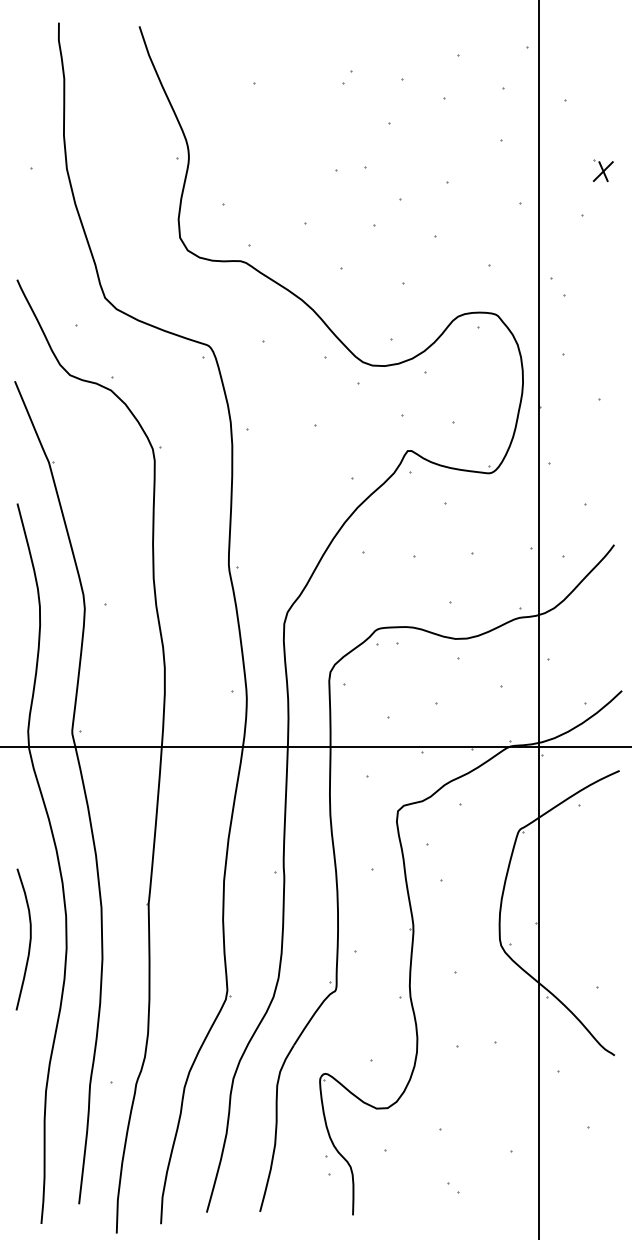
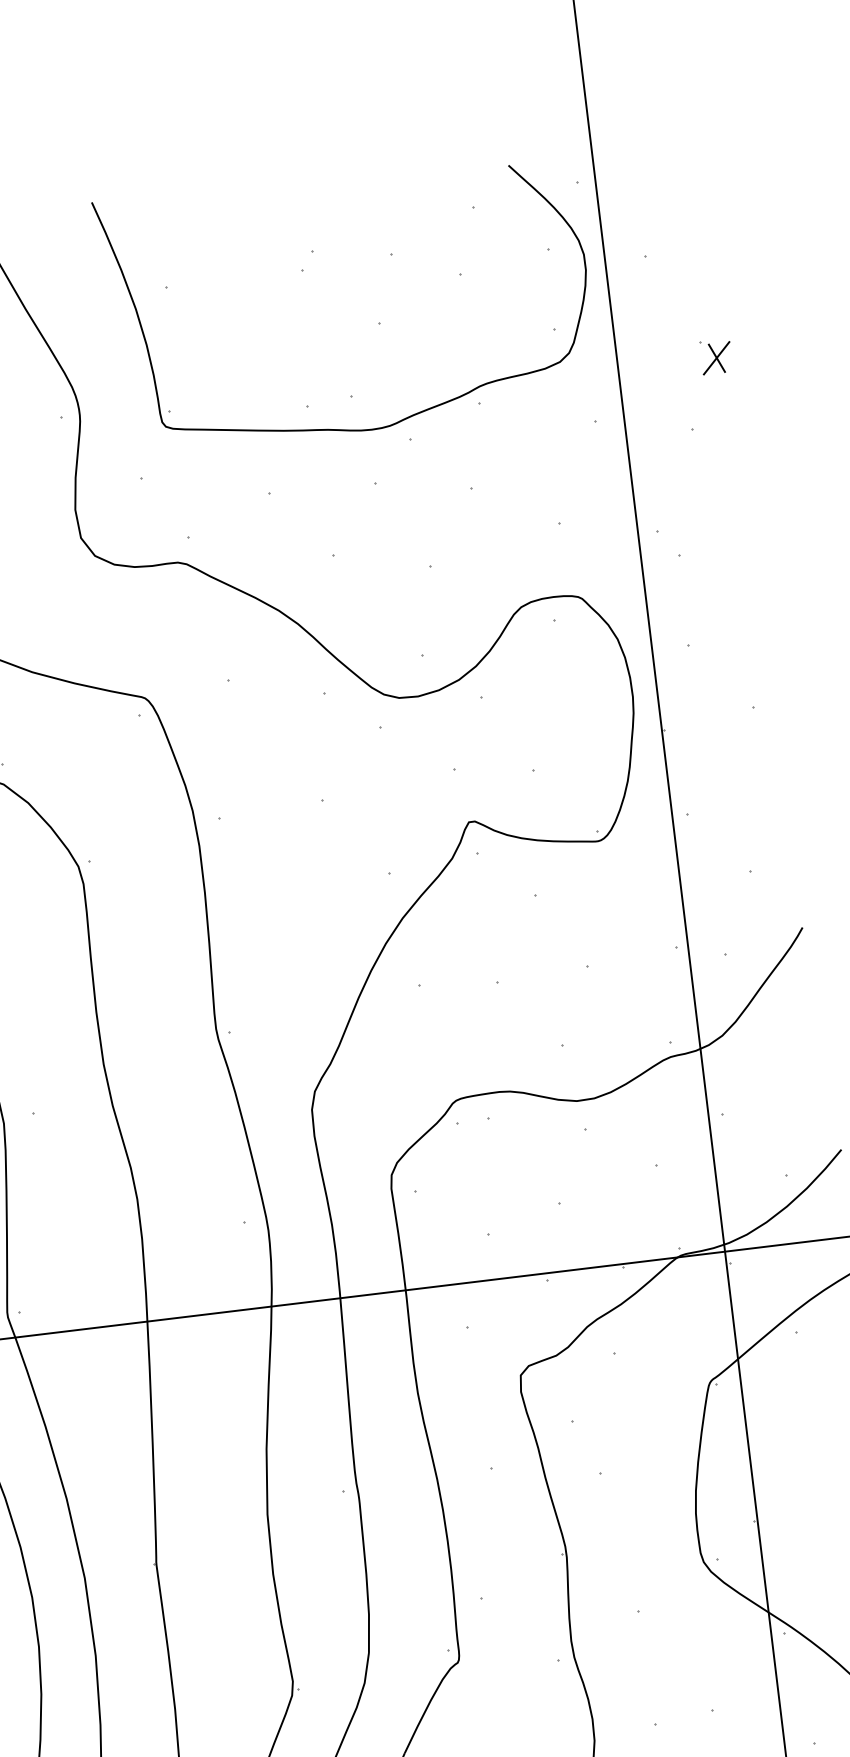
part: (356, 187) -> (341, 428), added

